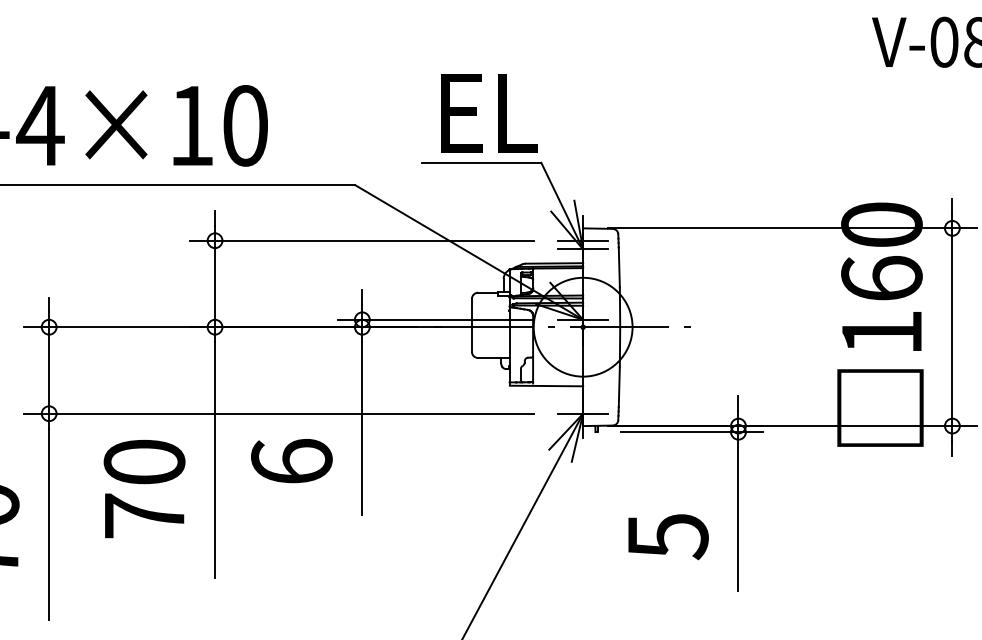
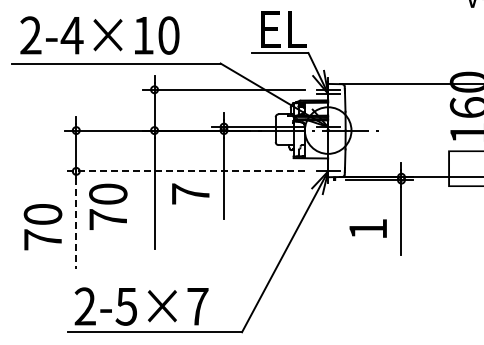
line: (278, 413) -> (184, 171), solid -> dashed
text: (291, 460) -> (190, 193), 6 -> 7
text: (145, 488) -> (108, 206), moved
line: (49, 526) -> (76, 224), solid -> dashed
text: (668, 536) -> (368, 229), 5 -> 1

